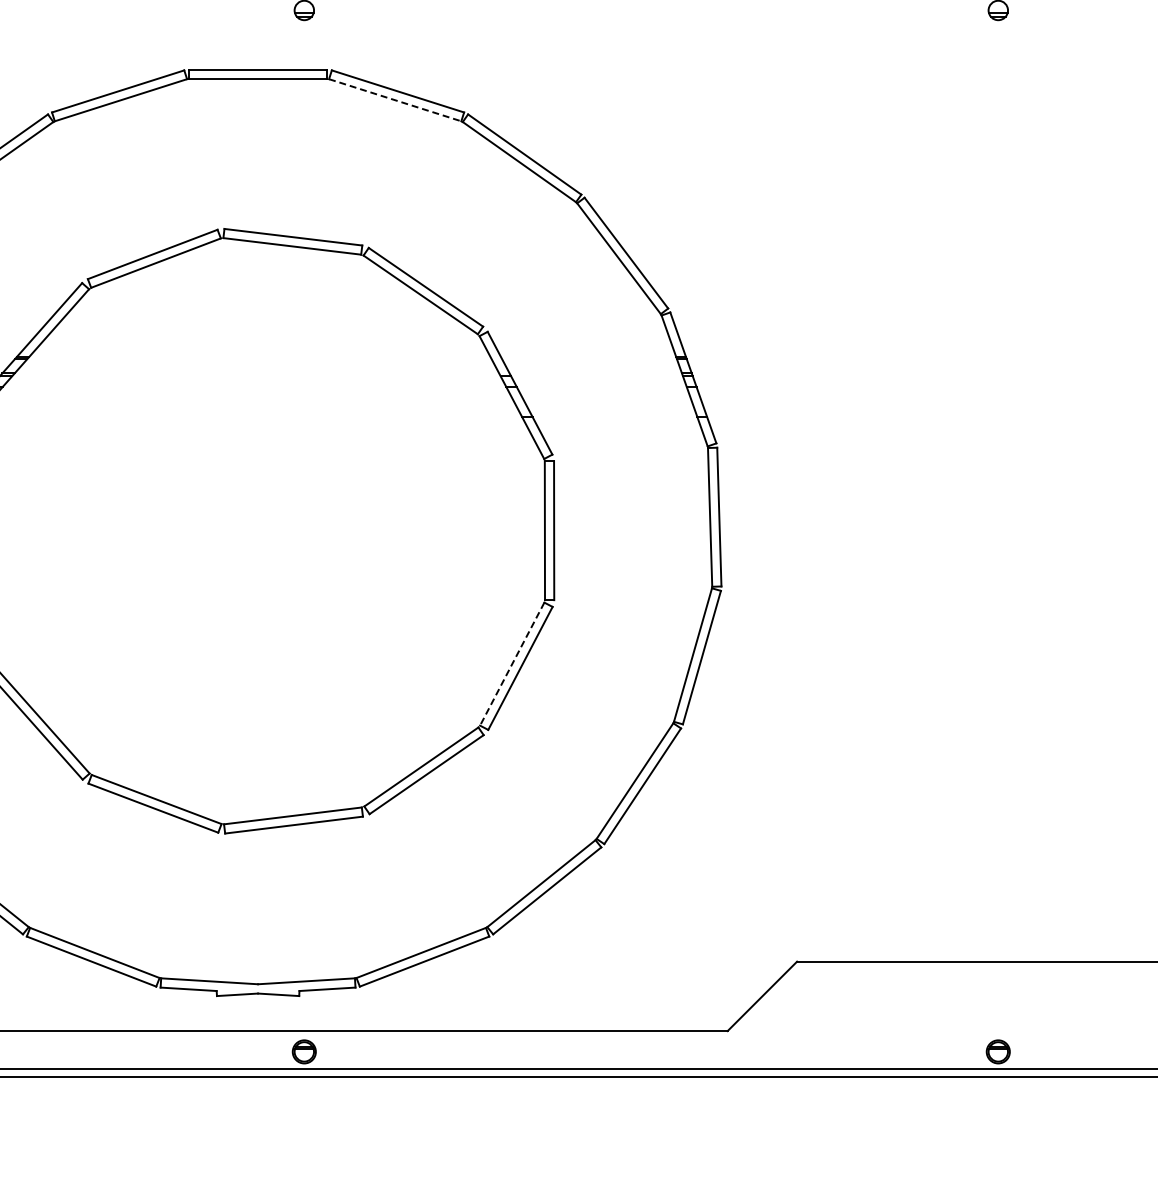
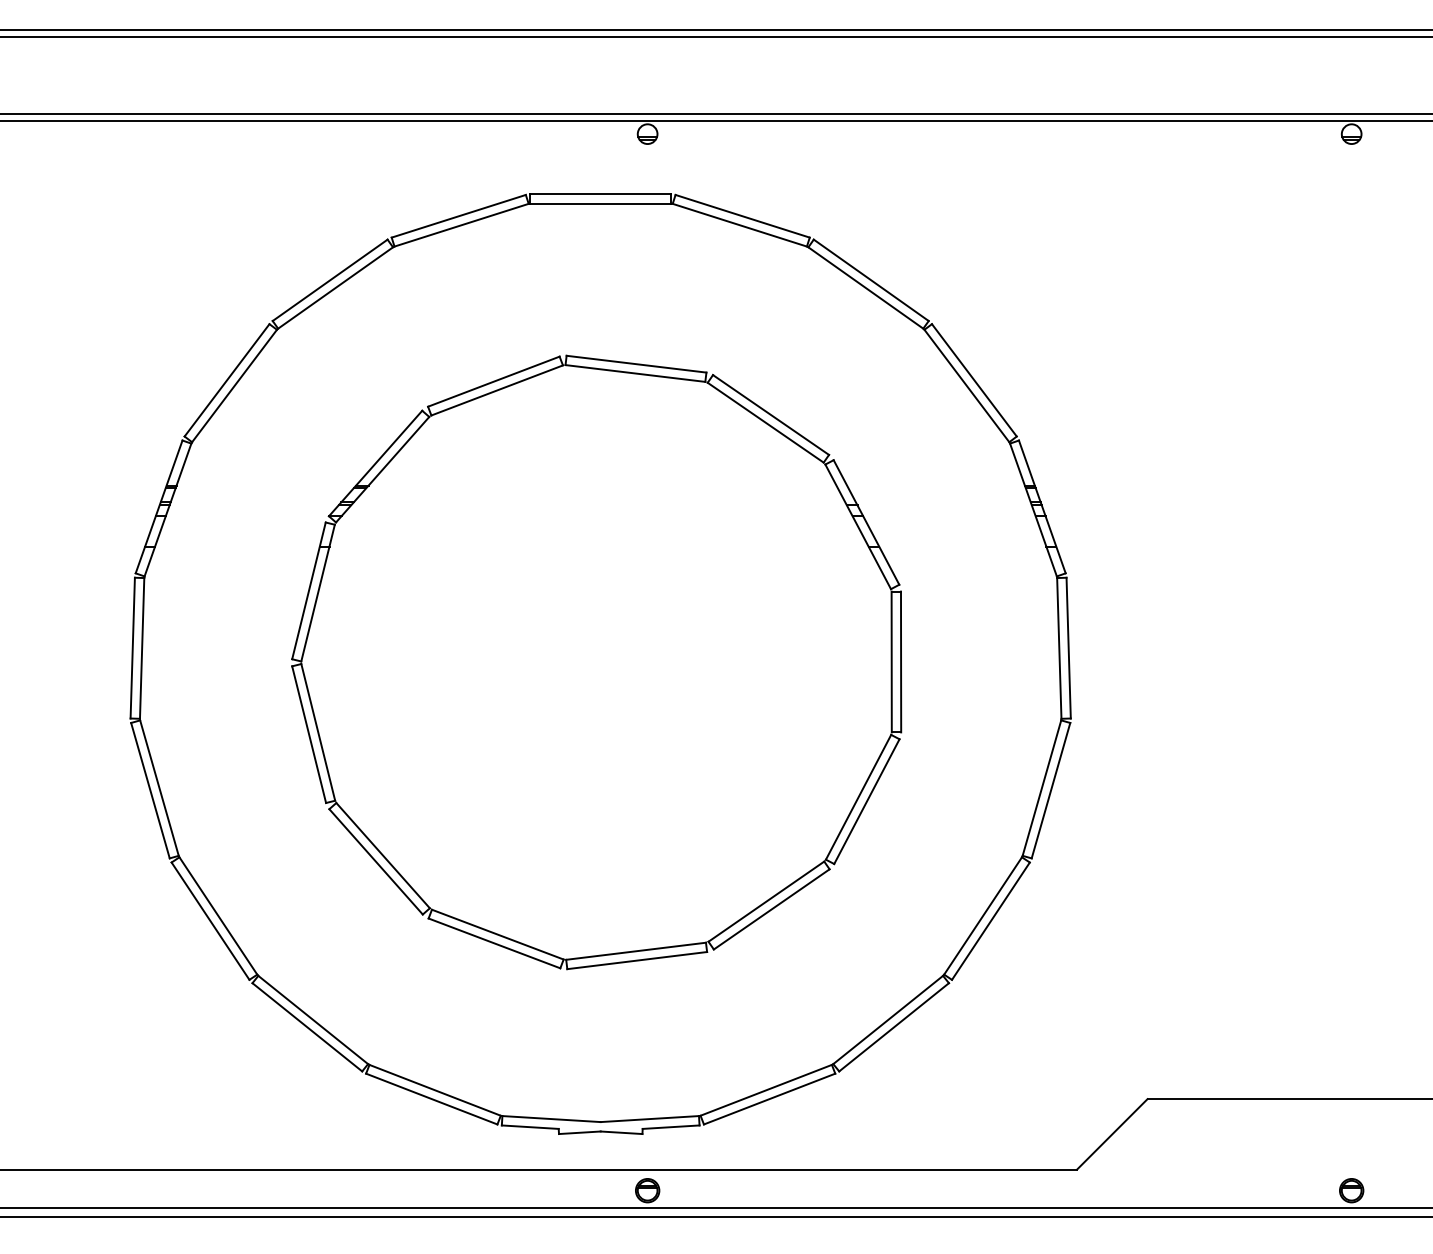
line: (395, 100) -> (740, 225), dashed -> solid
line: (512, 664) -> (858, 797), dashed -> solid

